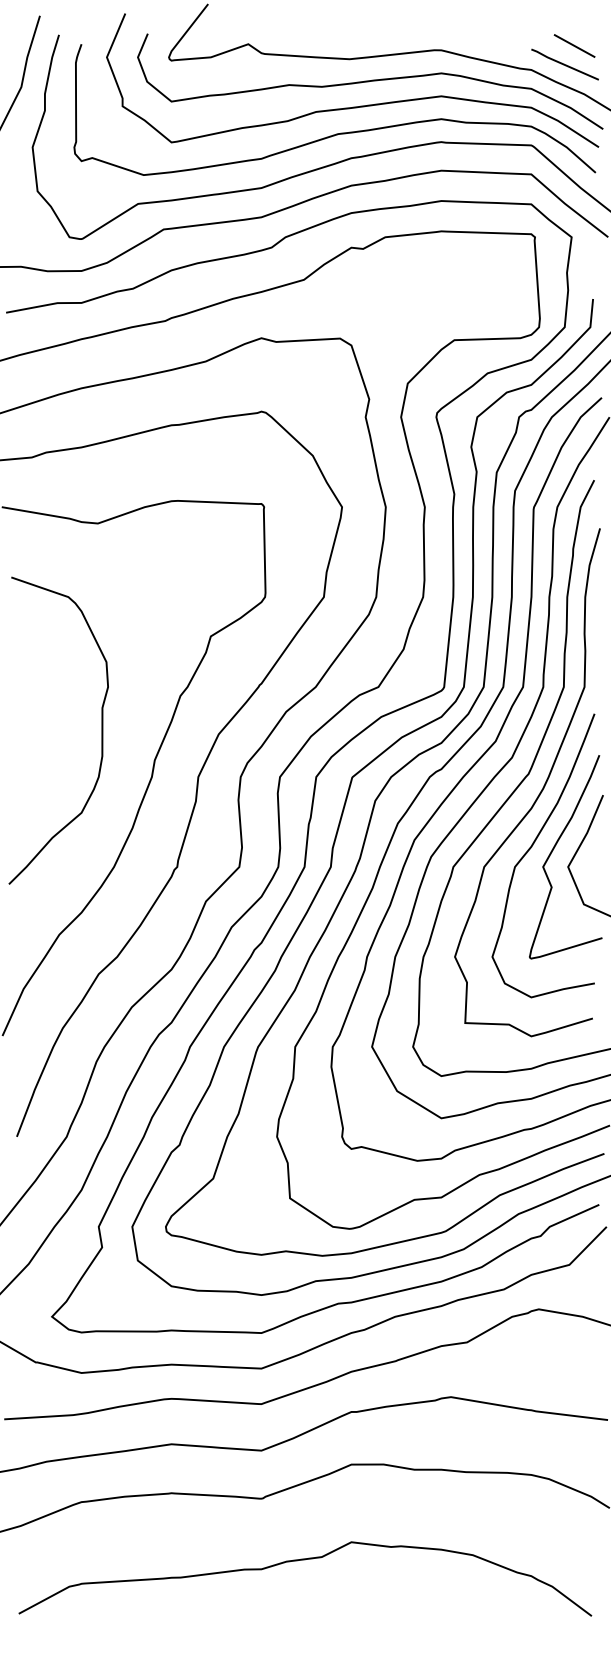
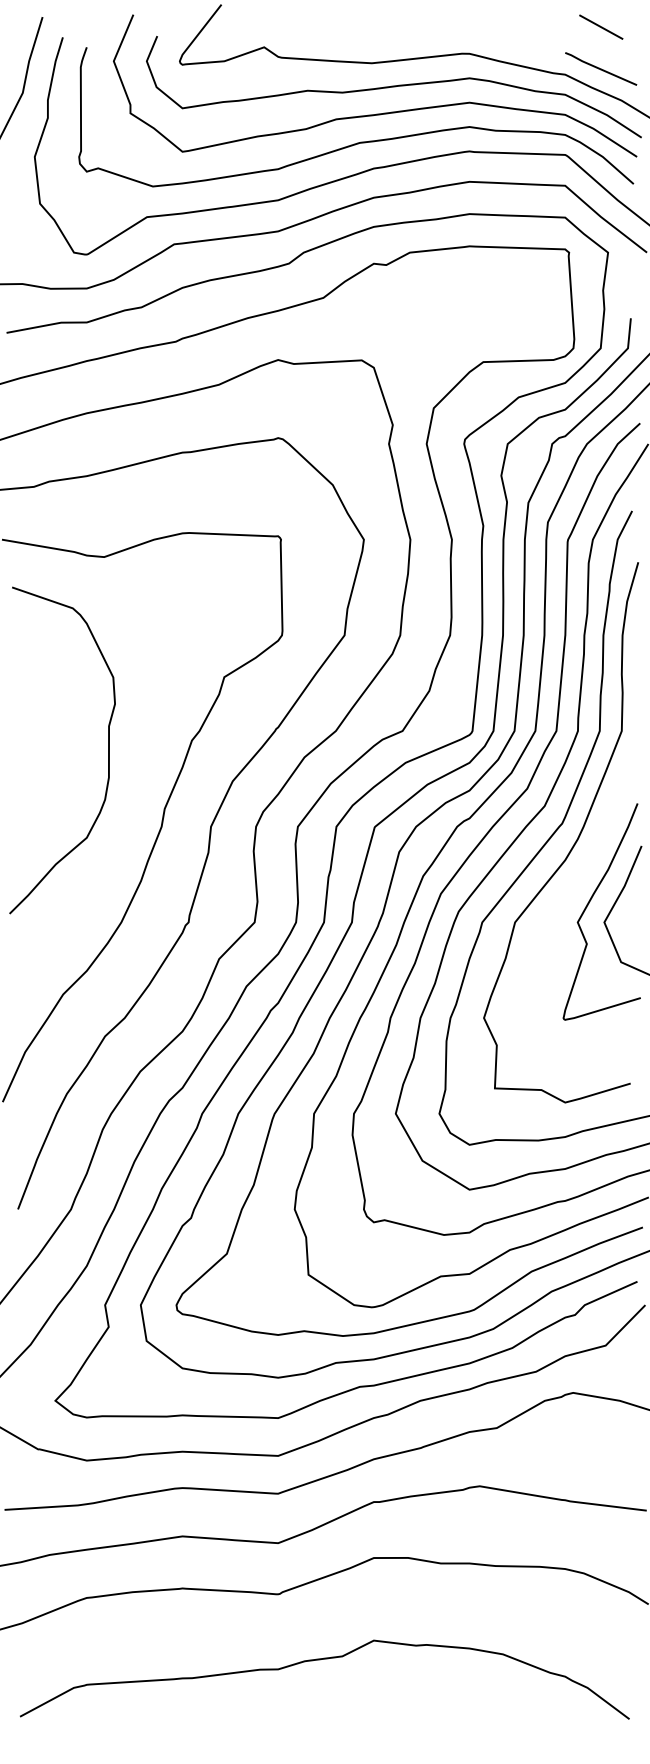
line: (574, 45) -> (601, 26), moved
curve: (101, 730) -> (108, 750), moved
curve: (531, 848) -> (565, 902), removed

